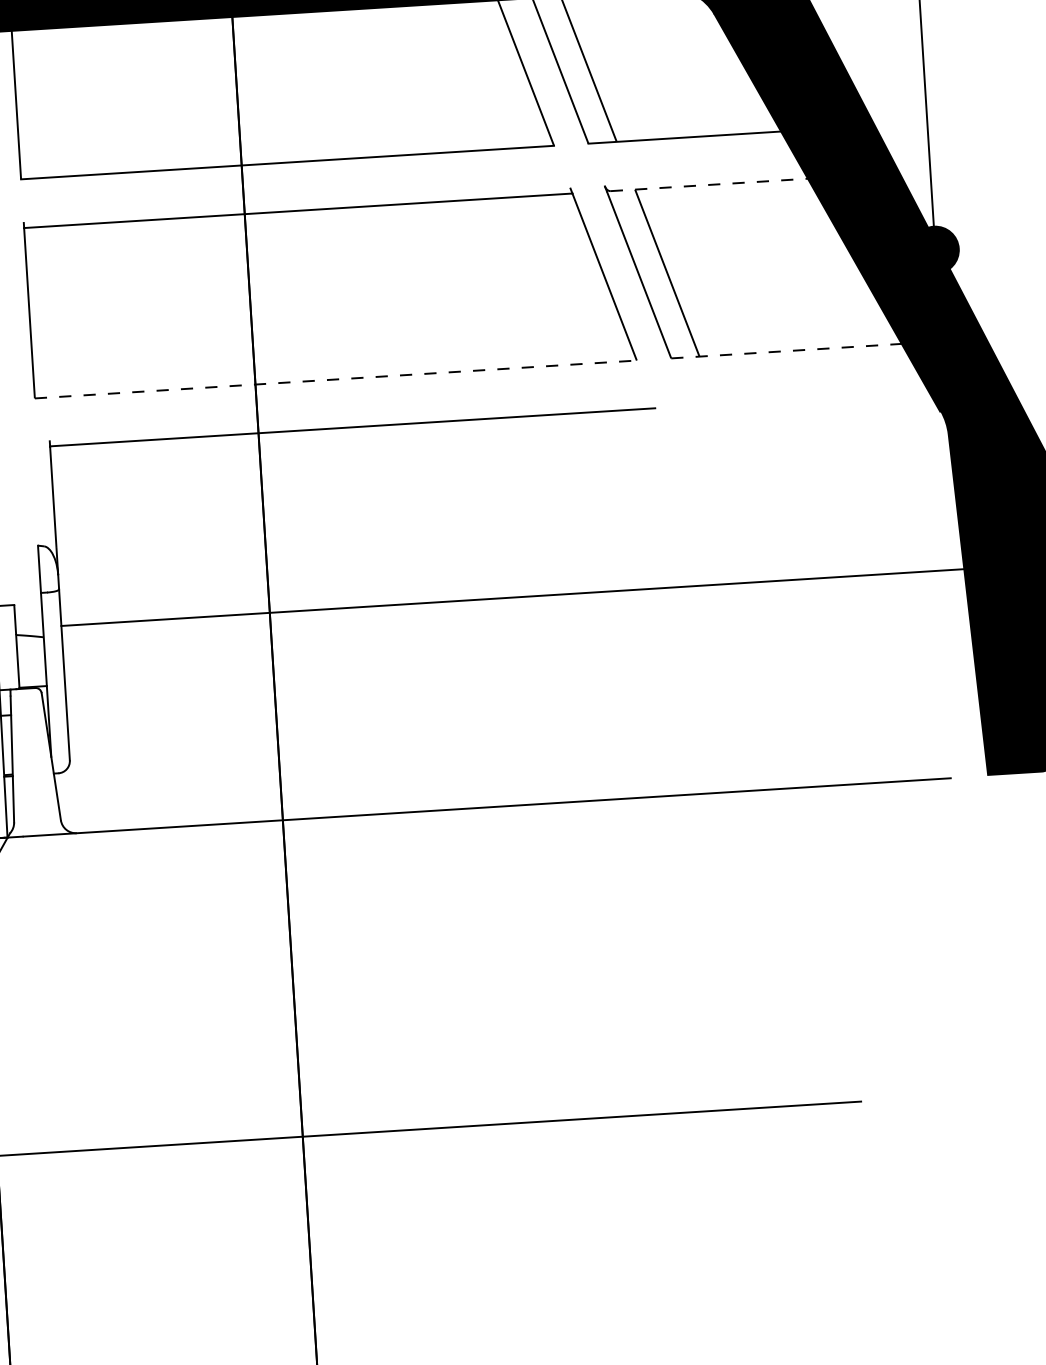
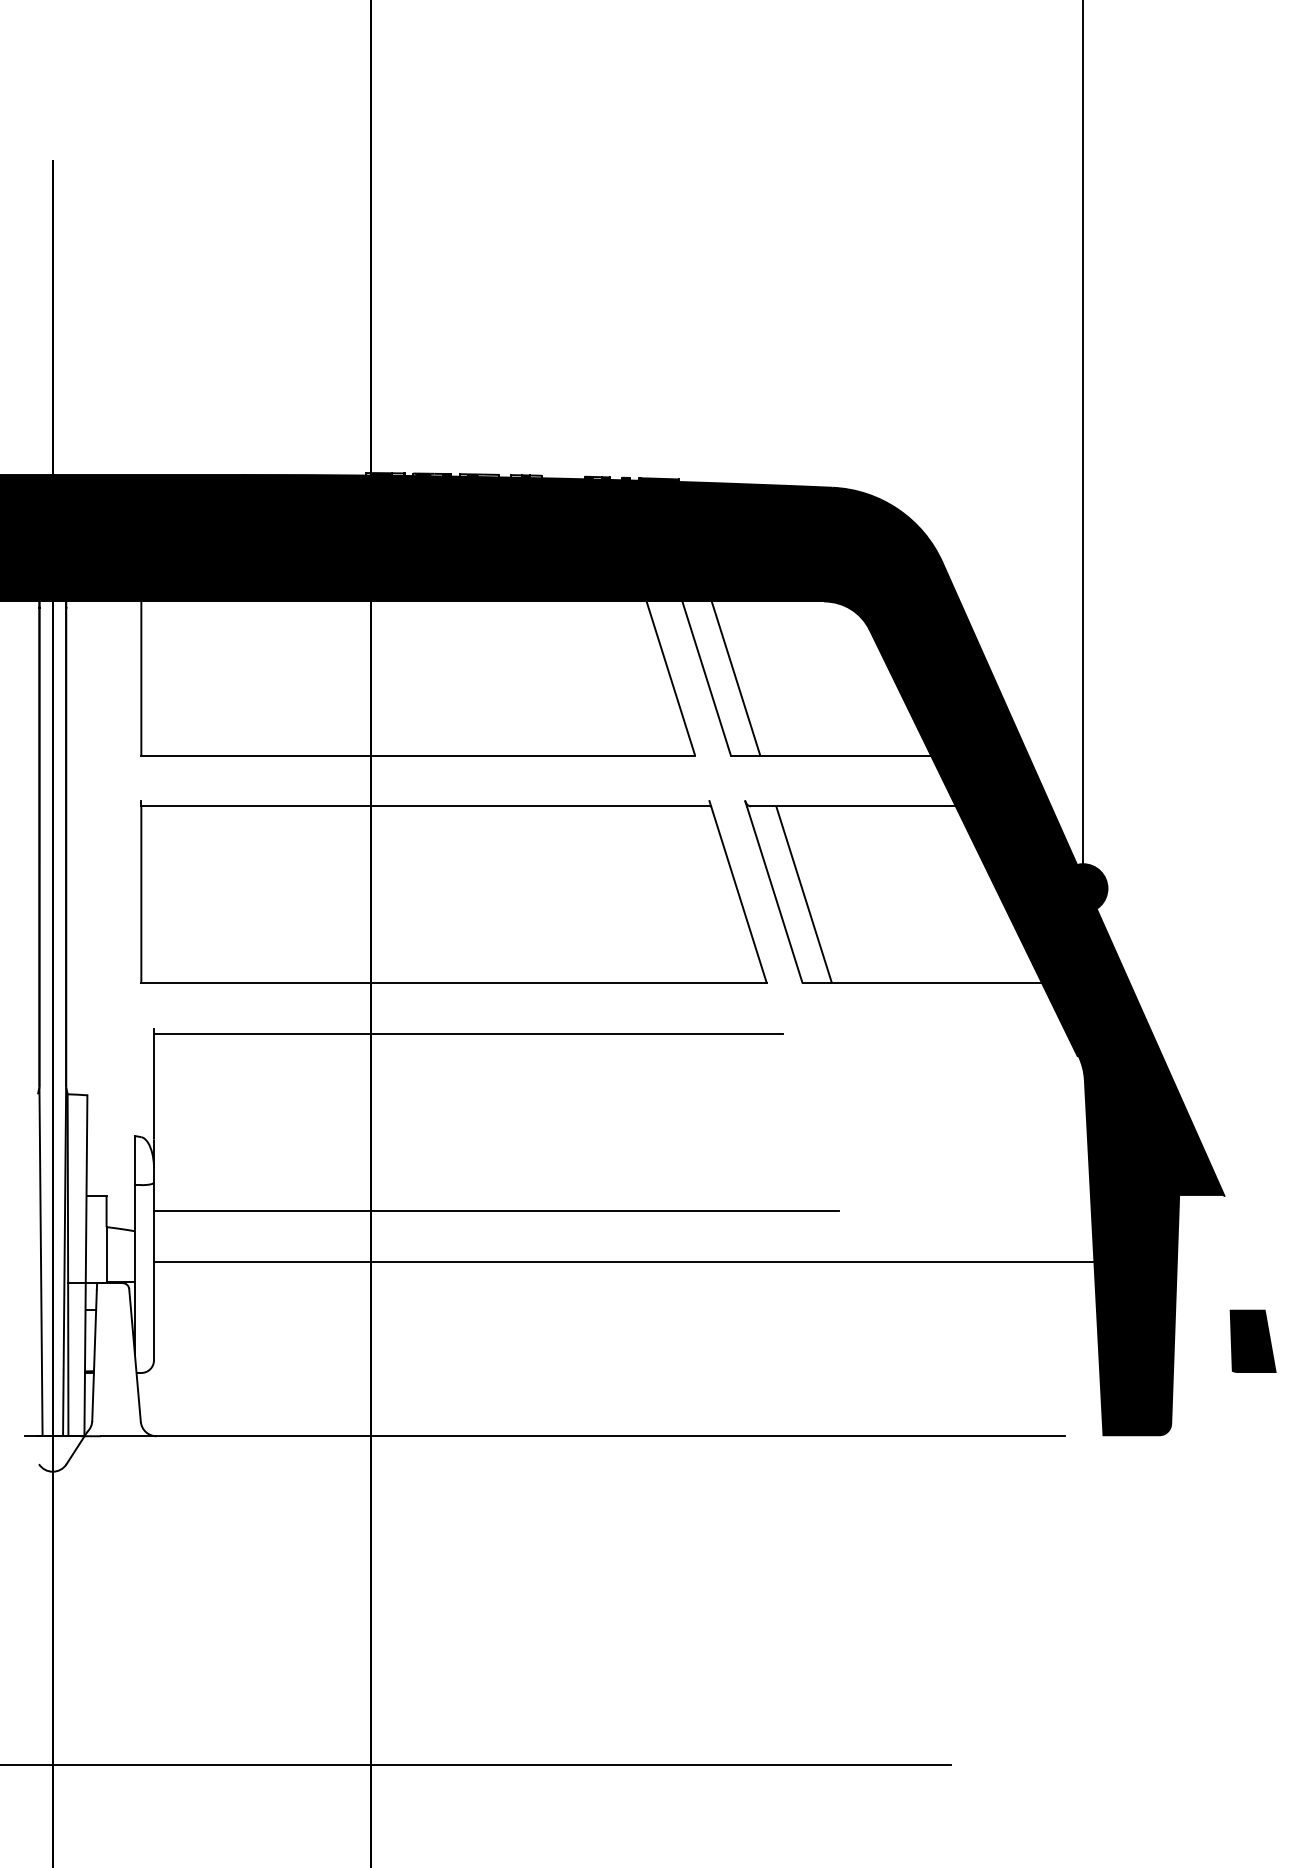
line: (709, 185) -> (853, 806), dashed -> solid
line: (786, 351) -> (922, 983), dashed -> solid
line: (336, 379) -> (454, 983), dashed -> solid
line: (390, 596) -> (496, 1211), added
line: (513, 597) -> (623, 1261), moved

